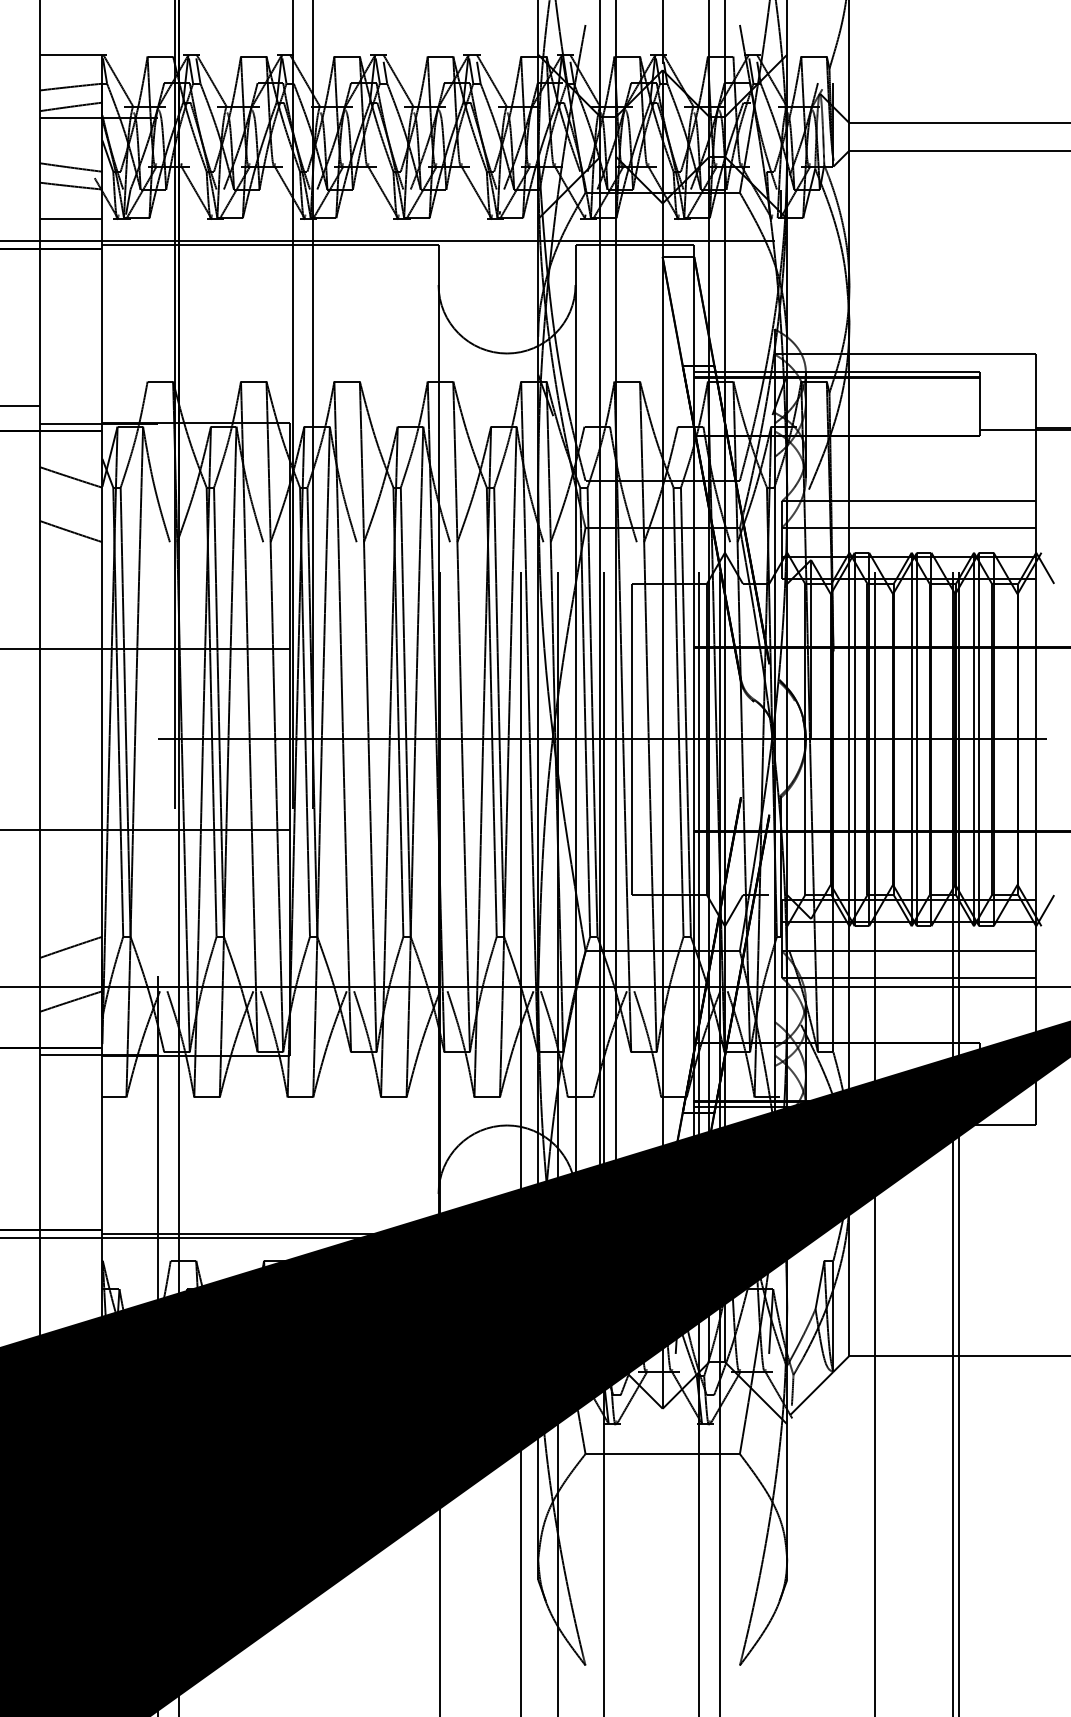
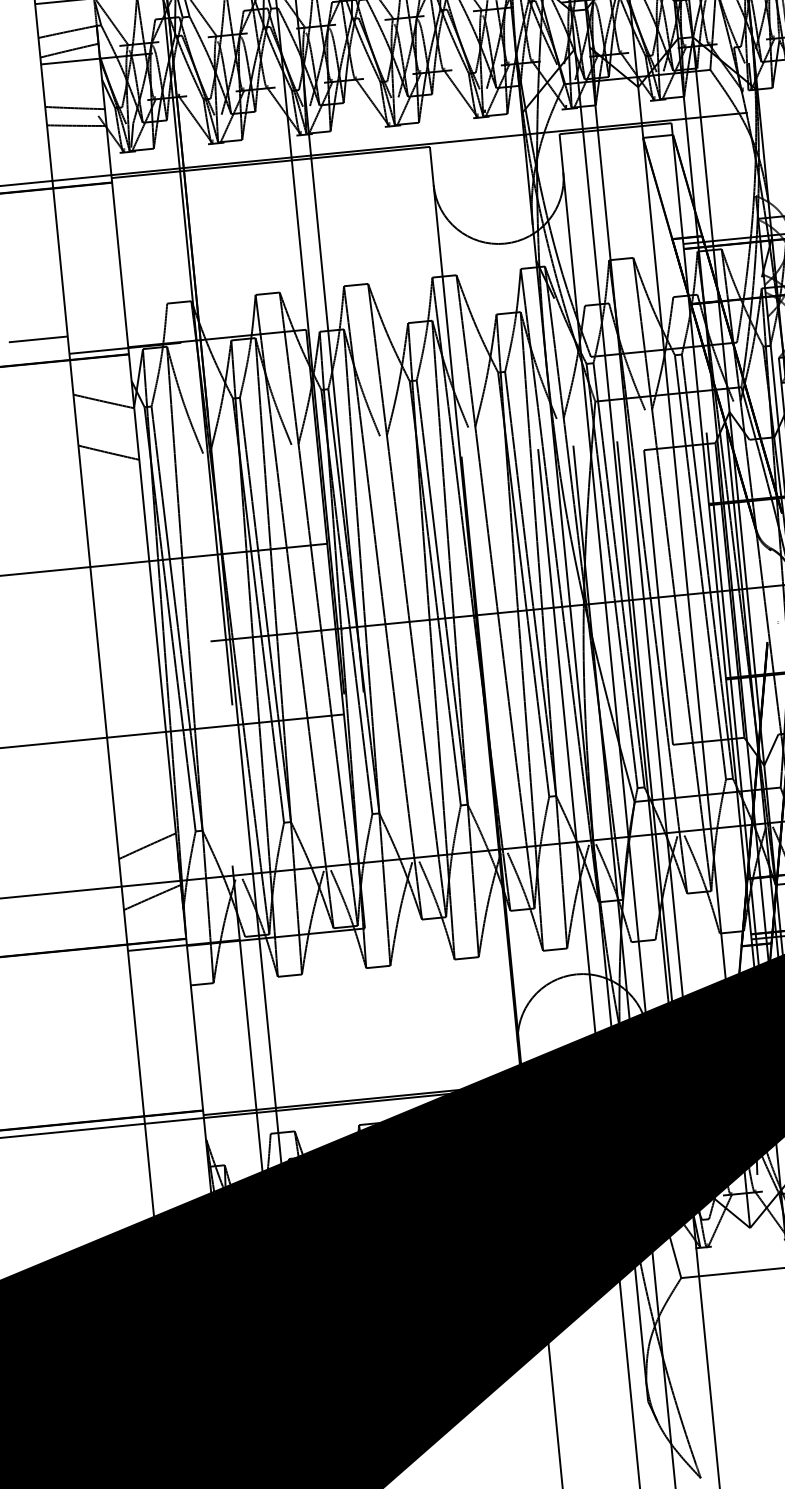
line: (71, 219) -> (80, 157), removed

